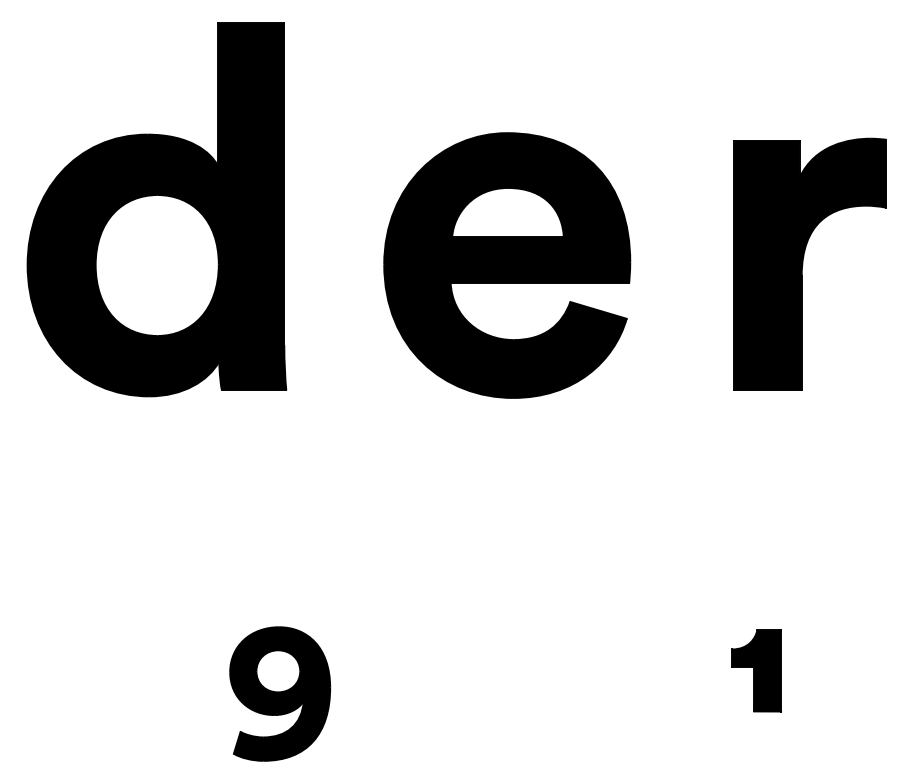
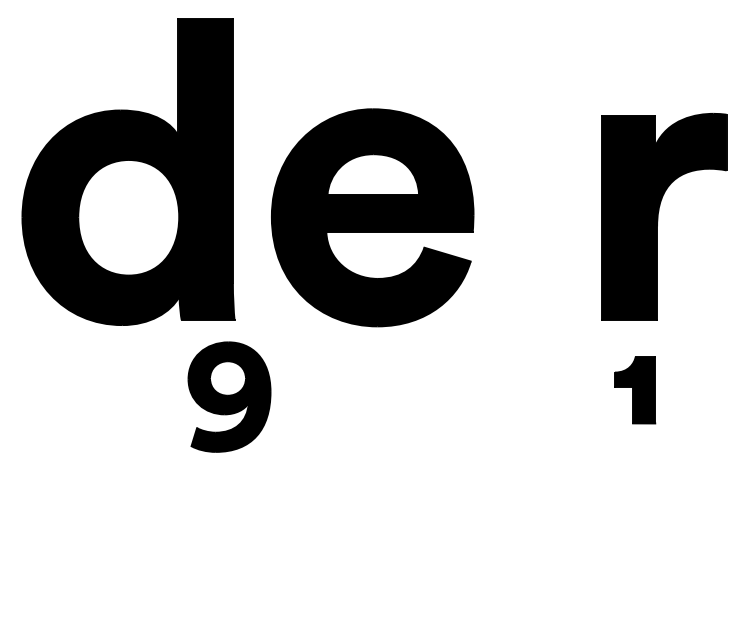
part: (507, 265) -> (372, 217), moved
part: (757, 671) -> (635, 390), moved
part: (280, 693) -> (229, 396), moved

